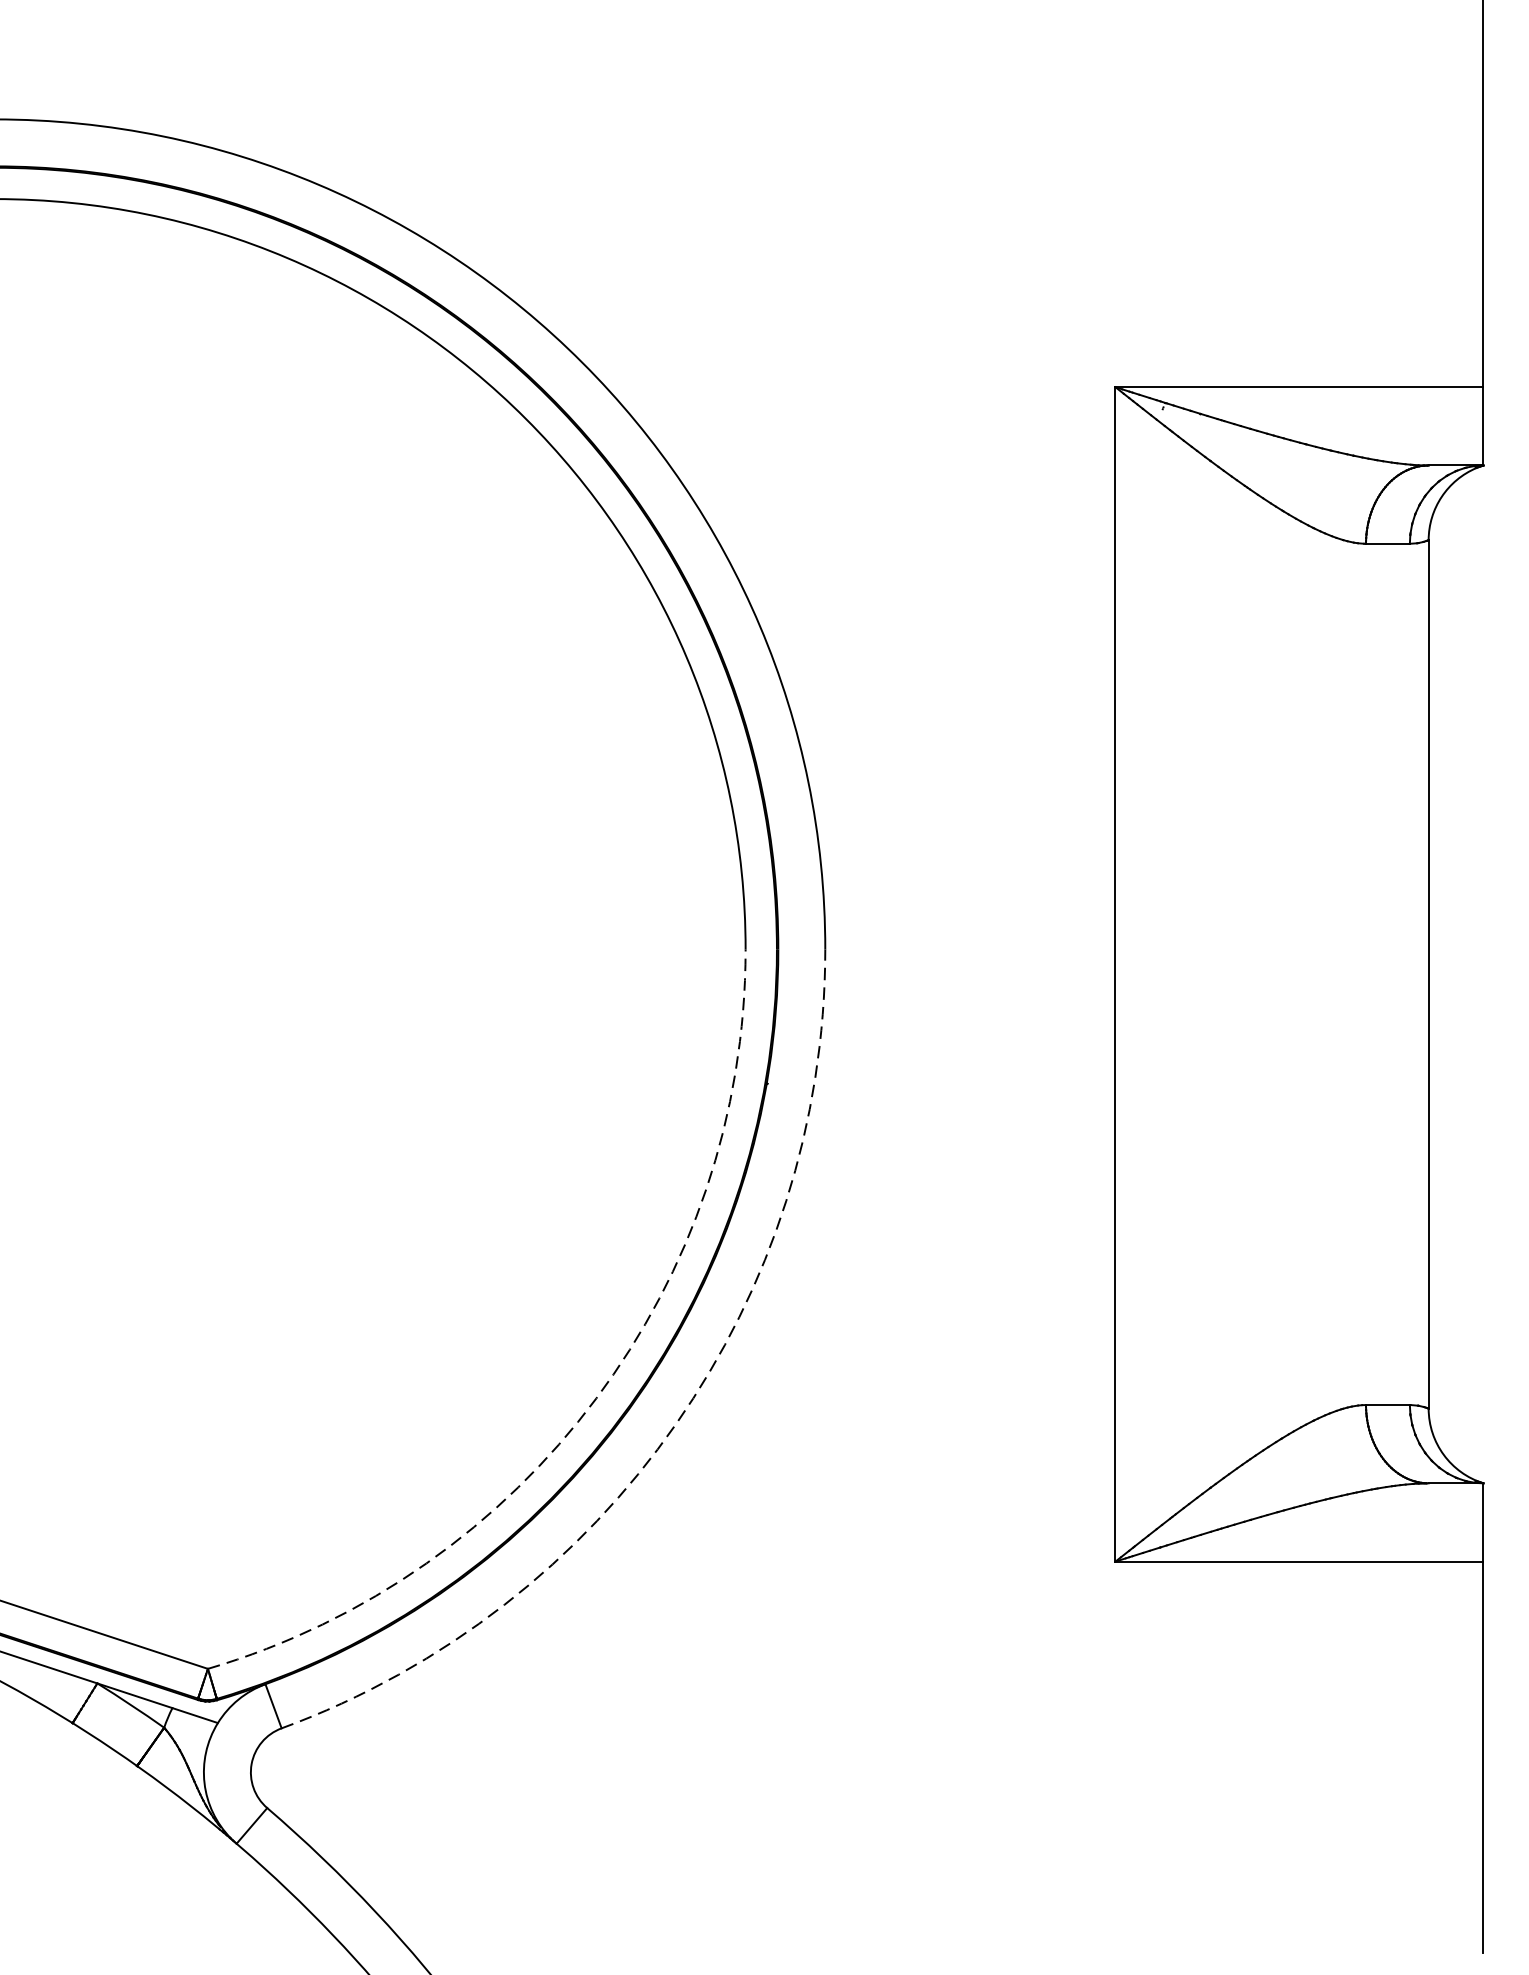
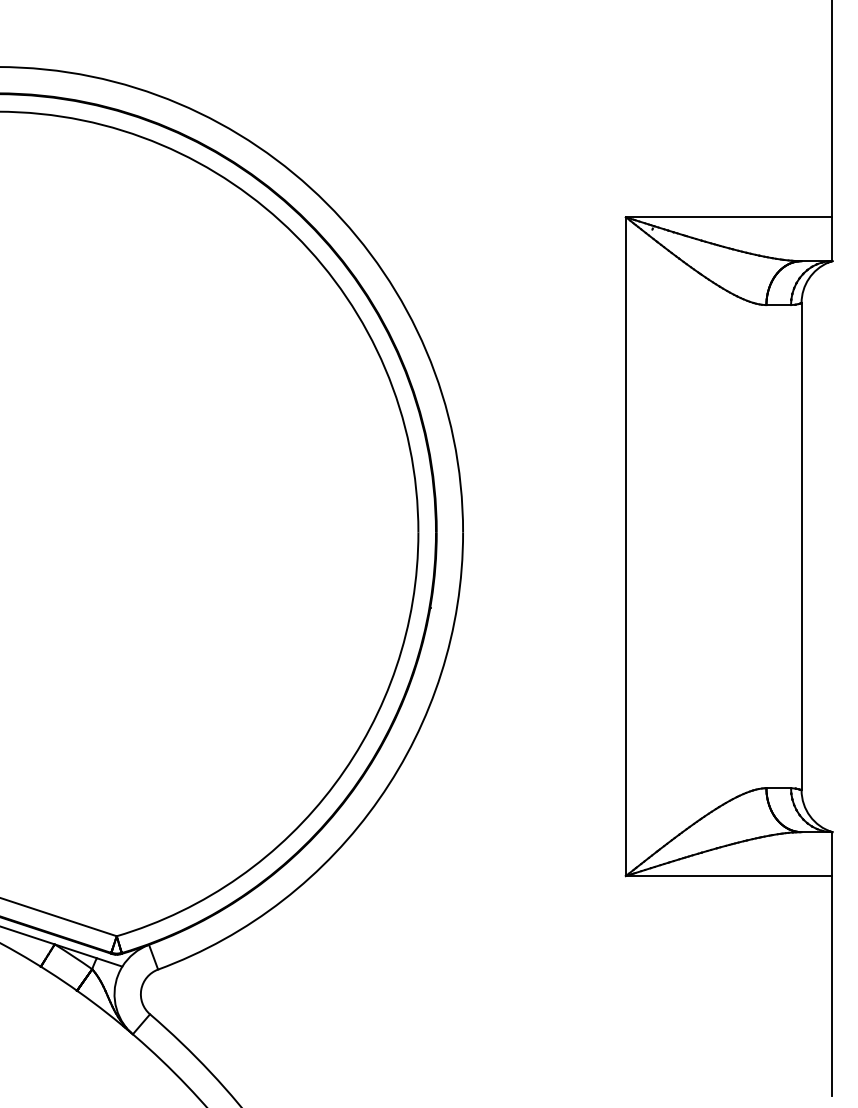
arc: (596, 1398) -> (334, 784), dashed -> solid
arc: (676, 1425) -> (379, 799), dashed -> solid

